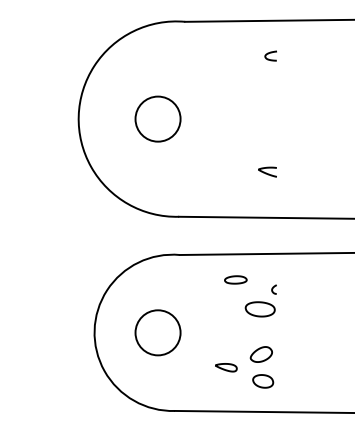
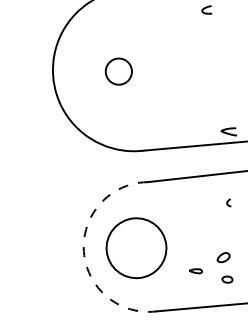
circle: (157, 118) -> (118, 71), size x0.7
curve: (266, 172) -> (227, 132), moved
part: (235, 279) -> (196, 197), removed
part: (259, 309) -> (218, 220), removed
arc: (94, 330) -> (83, 251), solid -> dashed
circle: (157, 332) -> (136, 247), size x1.6
part: (260, 354) -> (222, 257), size x0.7
part: (226, 367) -> (195, 271), size x0.7
part: (263, 381) -> (227, 279), size x0.6

